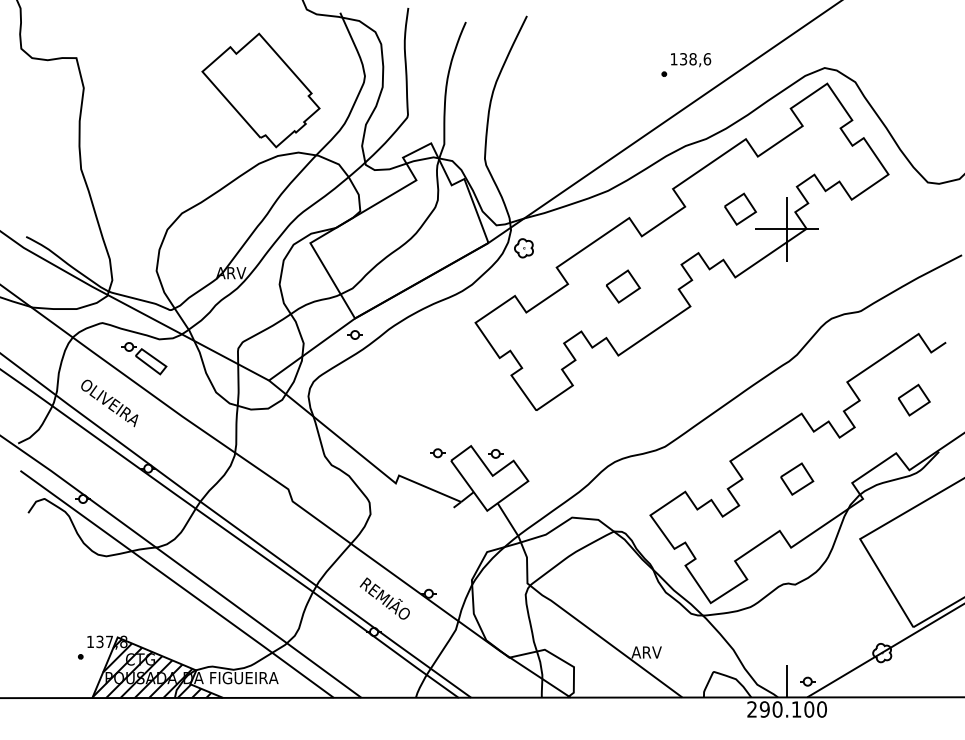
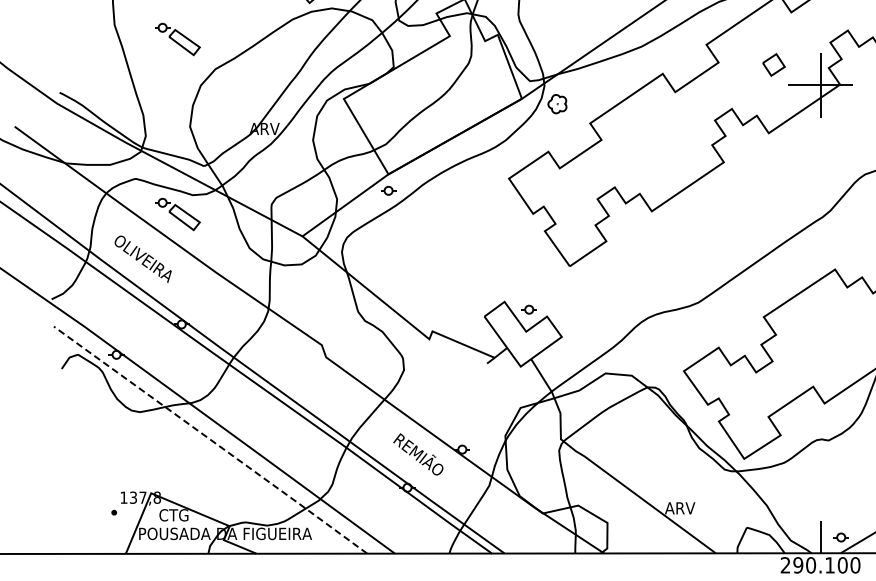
part: (144, 183) -> (177, 39), added
part: (740, 208) -> (773, 64), size x0.7
part: (623, 286) -> (656, 142), removed
part: (437, 453) -> (470, 309), removed
part: (797, 478) -> (830, 334), removed
line: (177, 584) -> (210, 440), solid -> dashed
hatch: (156, 668) -> (189, 524), removed

